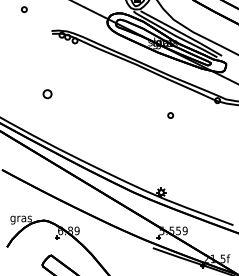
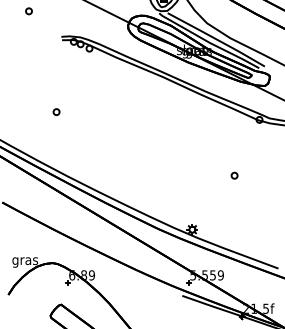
part: (47, 93) -> (56, 111), size x0.62
part: (170, 115) -> (234, 175), moved

